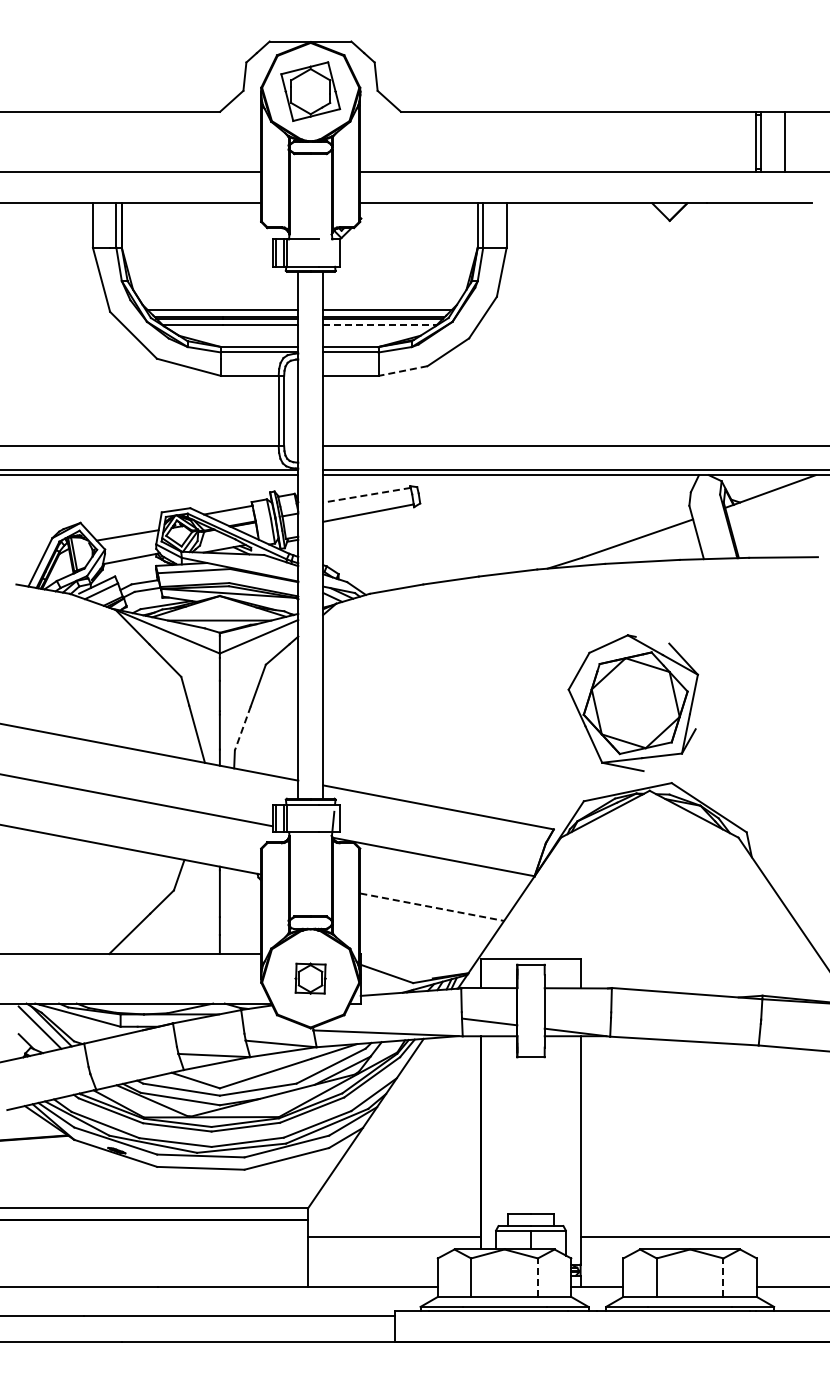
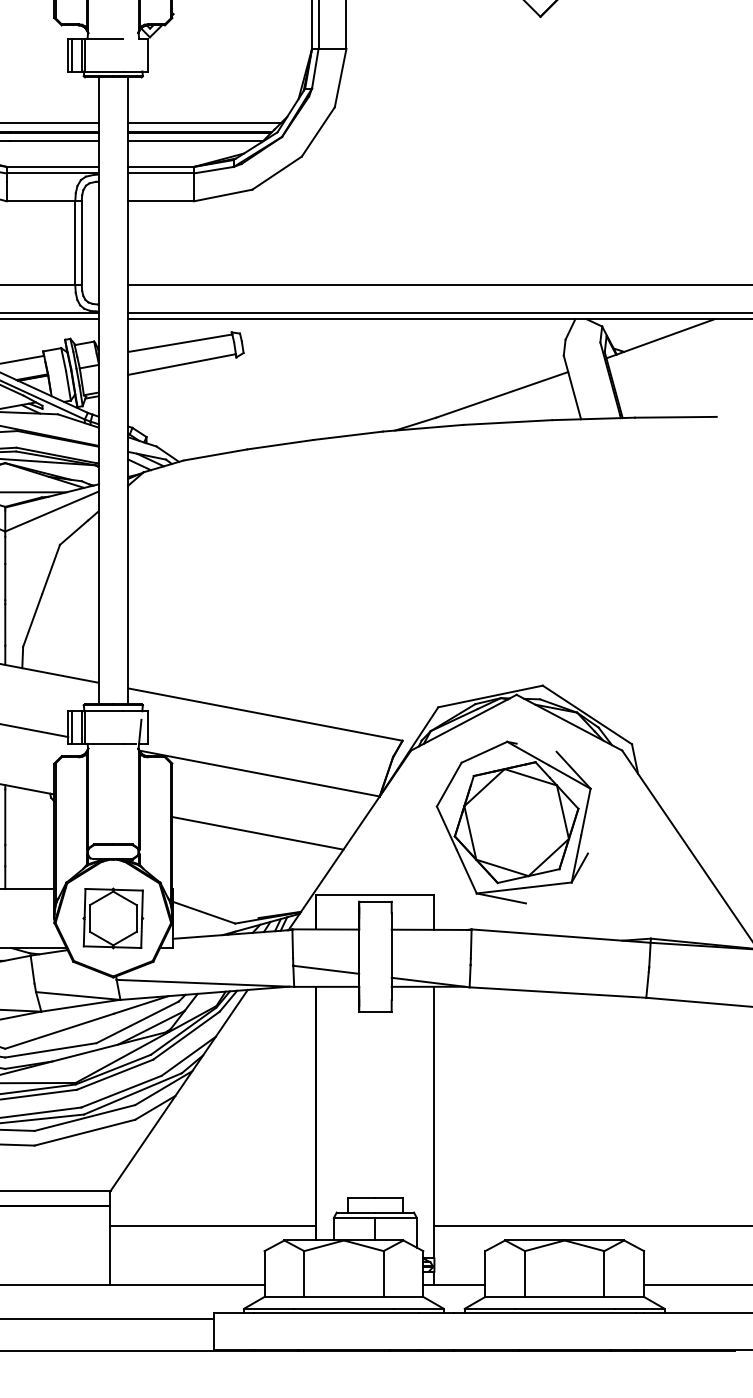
line: (379, 325) -> (195, 141), dashed -> solid
line: (403, 371) -> (223, 196), dashed -> solid
line: (366, 495) -> (179, 343), dashed -> solid
part: (633, 702) -> (513, 821), moved
line: (242, 728) -> (32, 620), dashed -> solid
line: (432, 907) -> (258, 833), dashed -> solid
part: (310, 978) -> (113, 918), size x1.67
line: (537, 1277) -> (383, 1273), dashed -> solid
line: (723, 1277) -> (604, 1273), dashed -> solid

